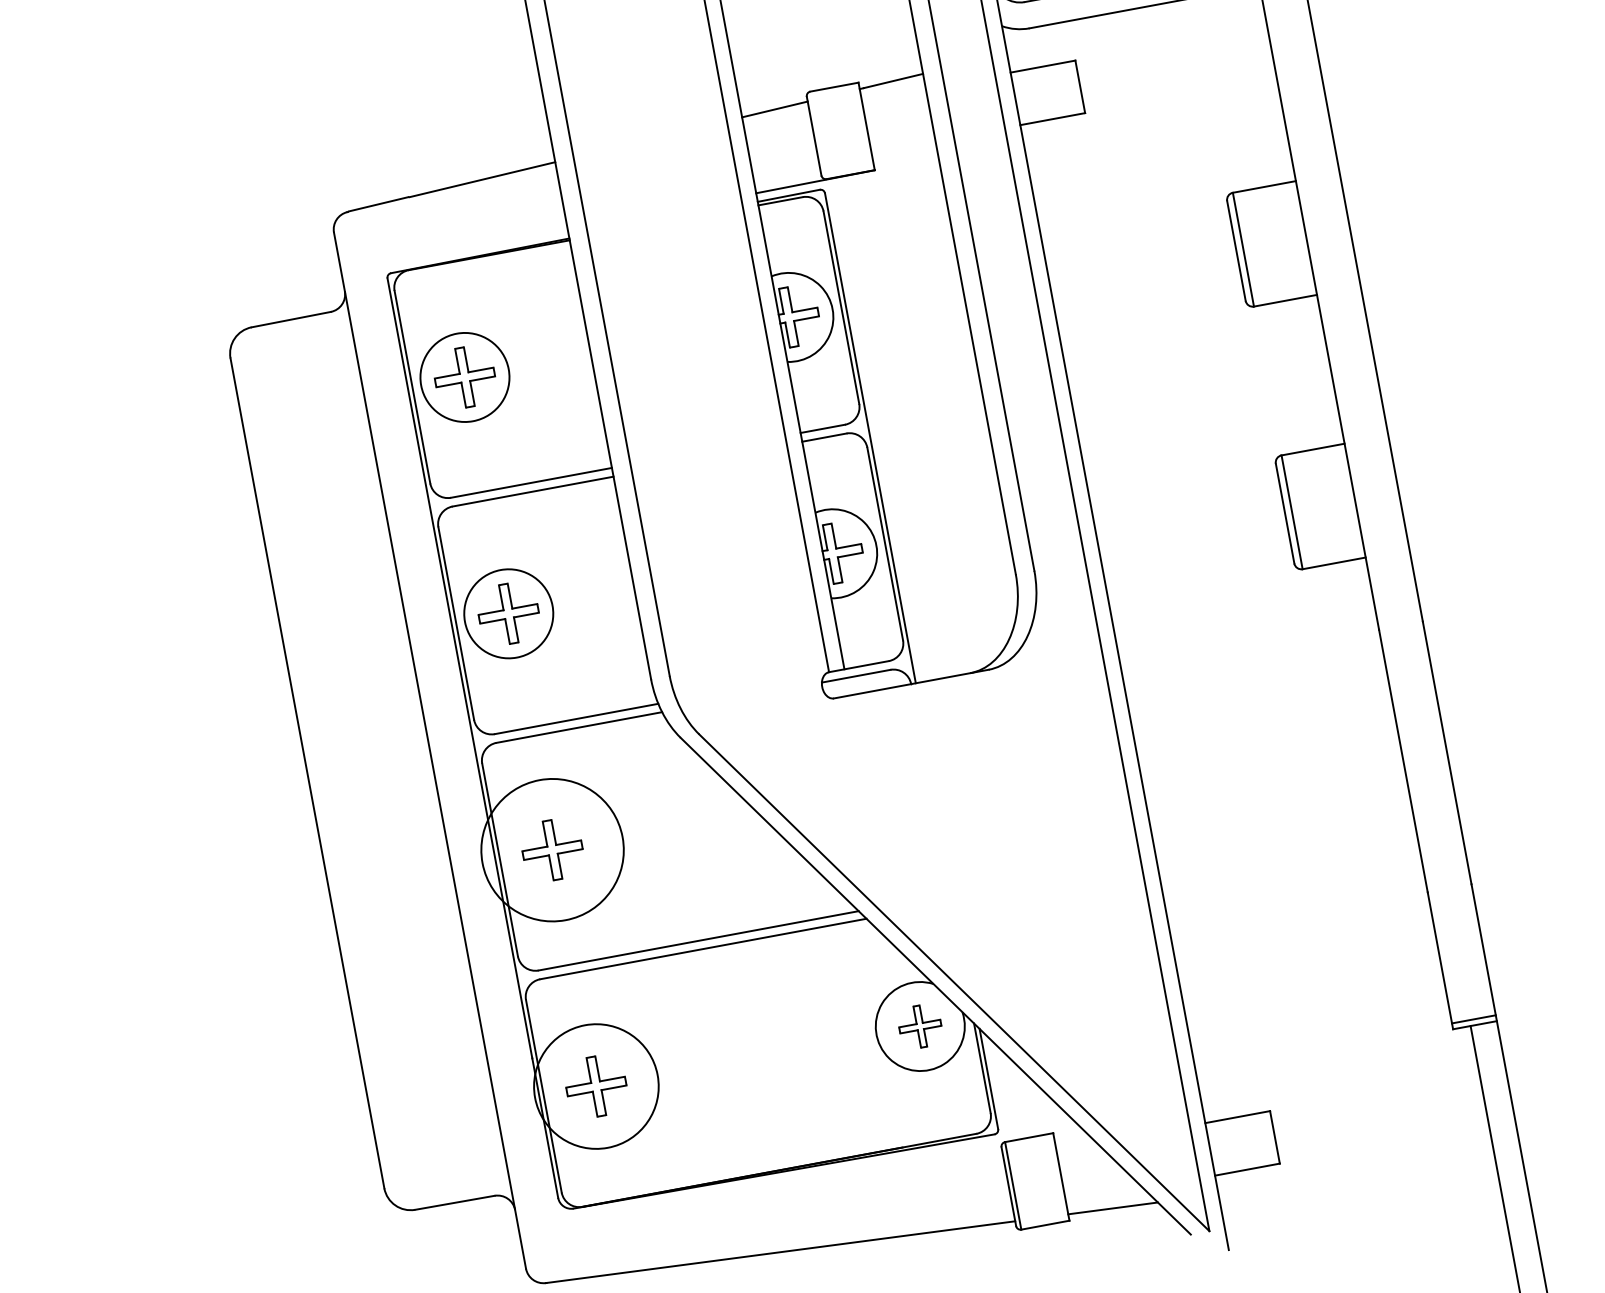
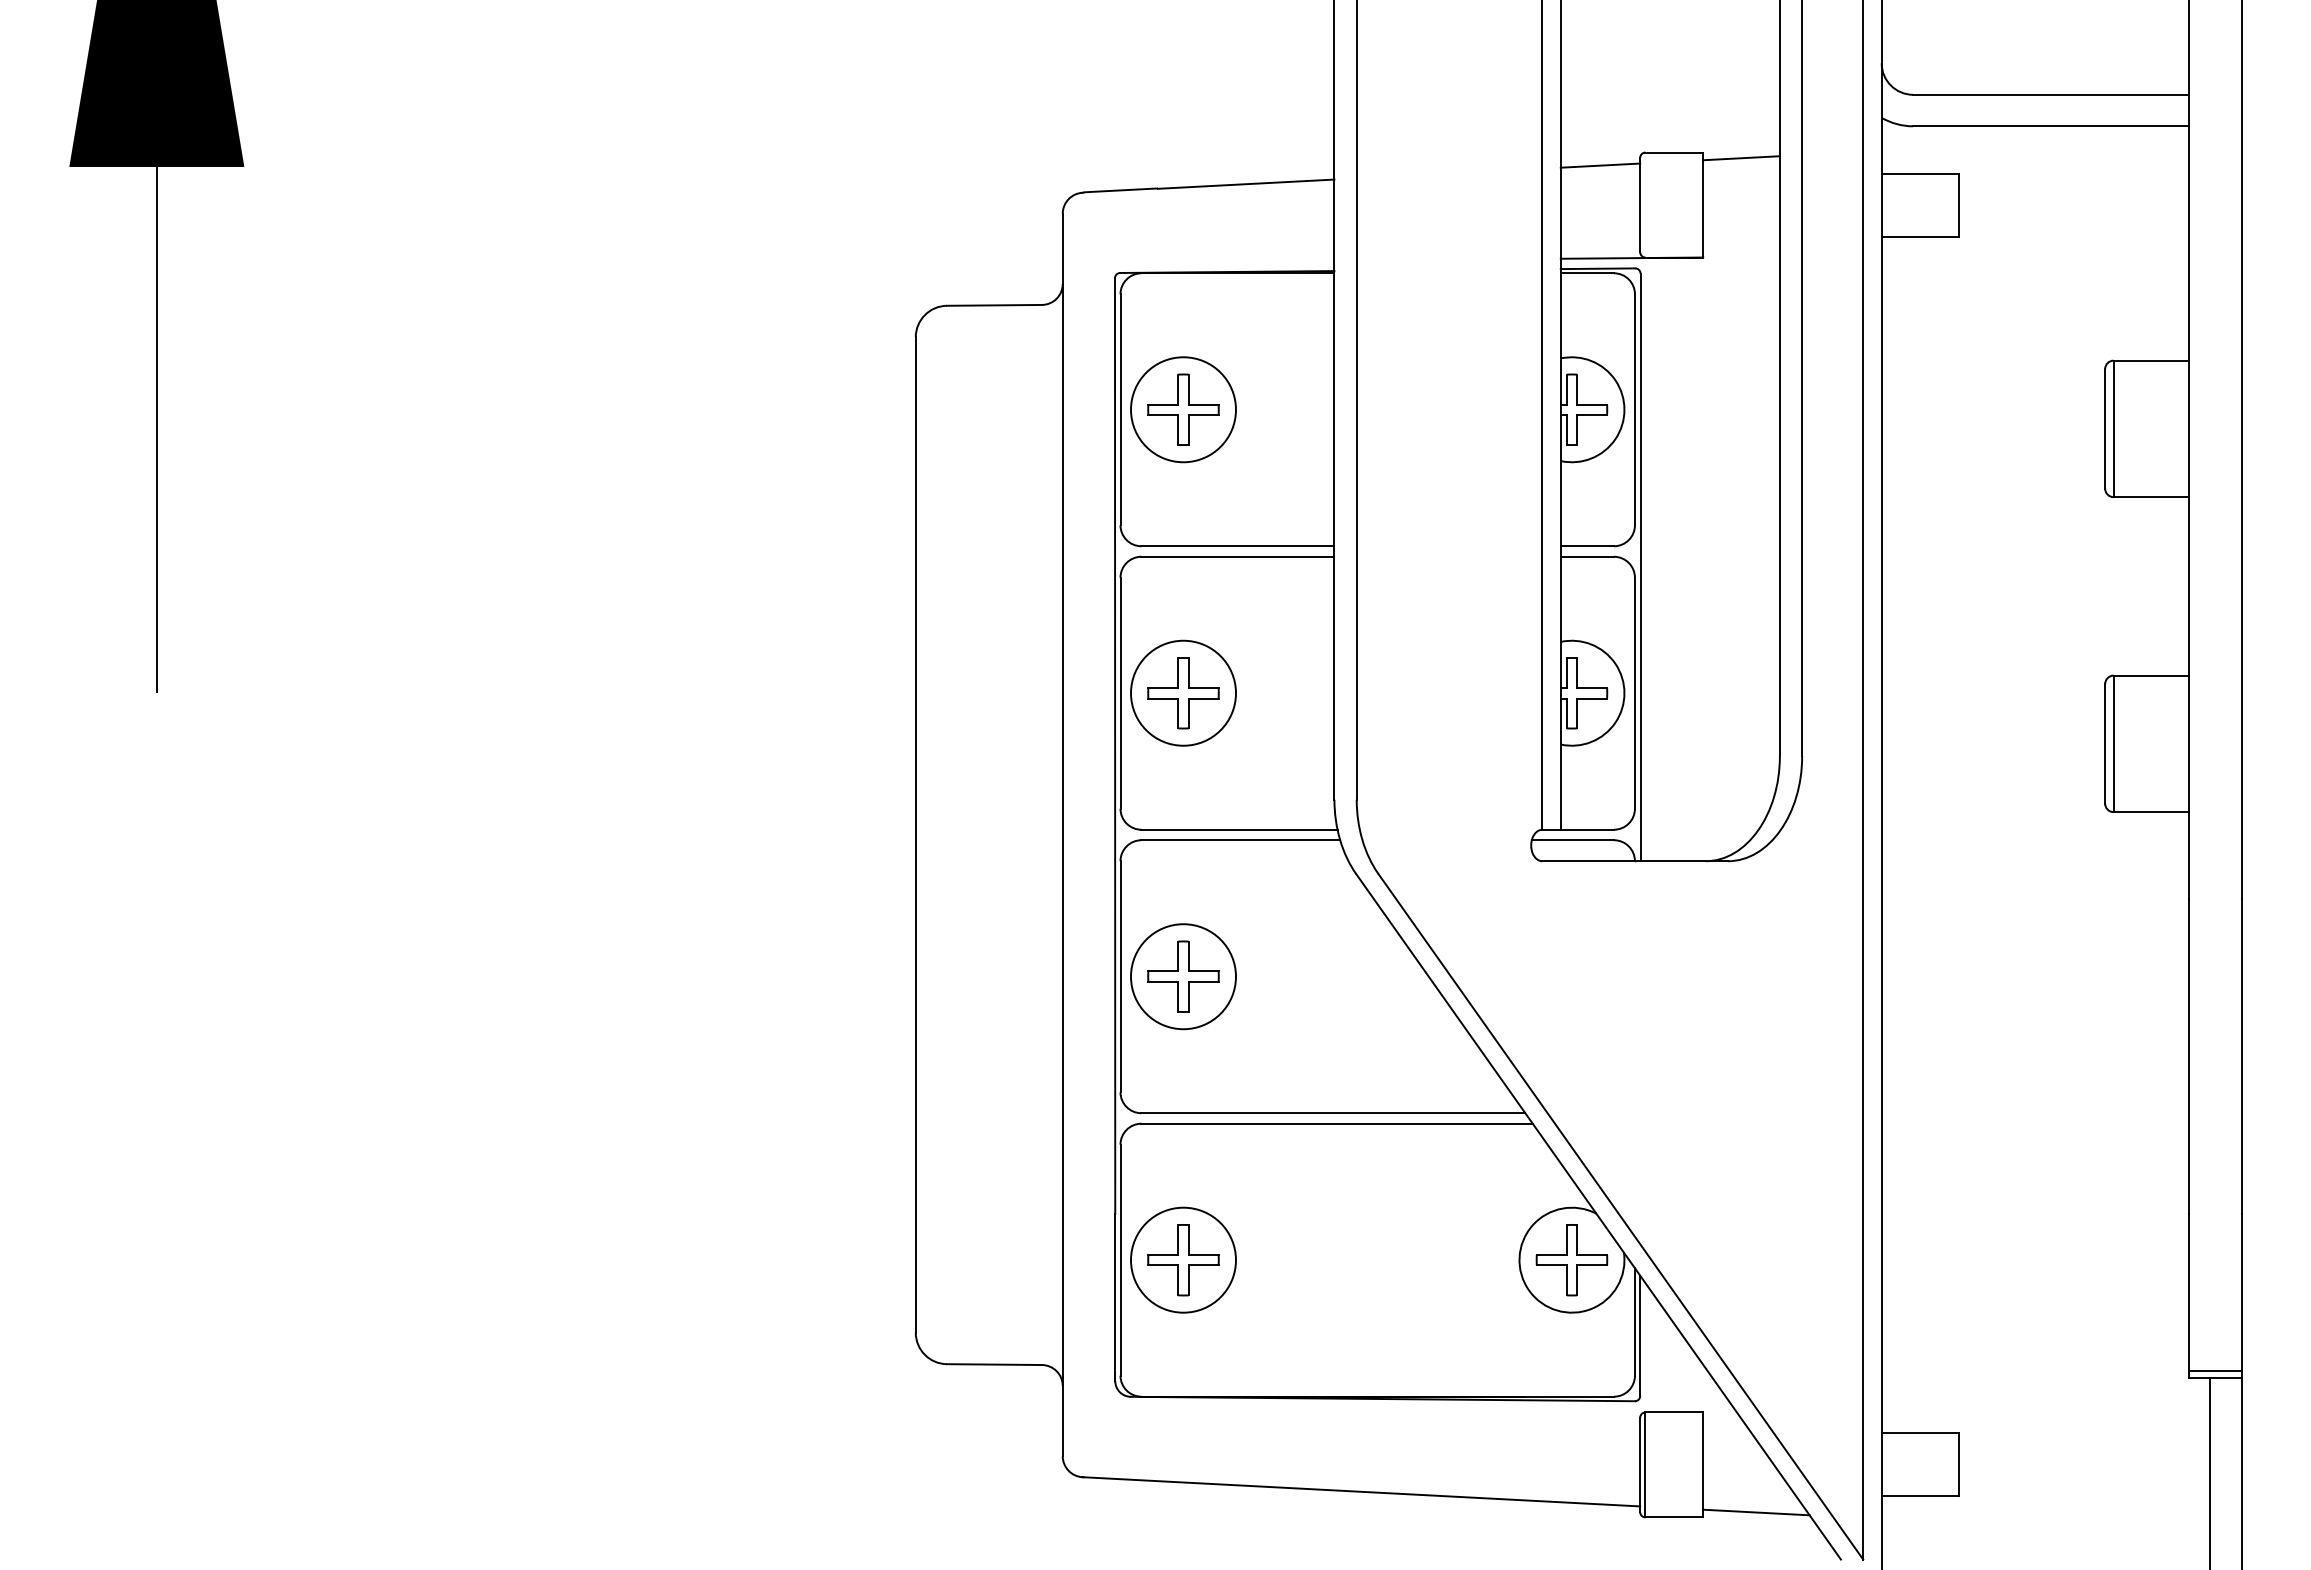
circle: (552, 850) -> (1183, 976), size x0.62
part: (919, 1026) -> (1571, 1260), size x1.43
circle: (596, 1085) -> (1183, 1259), size x0.71

